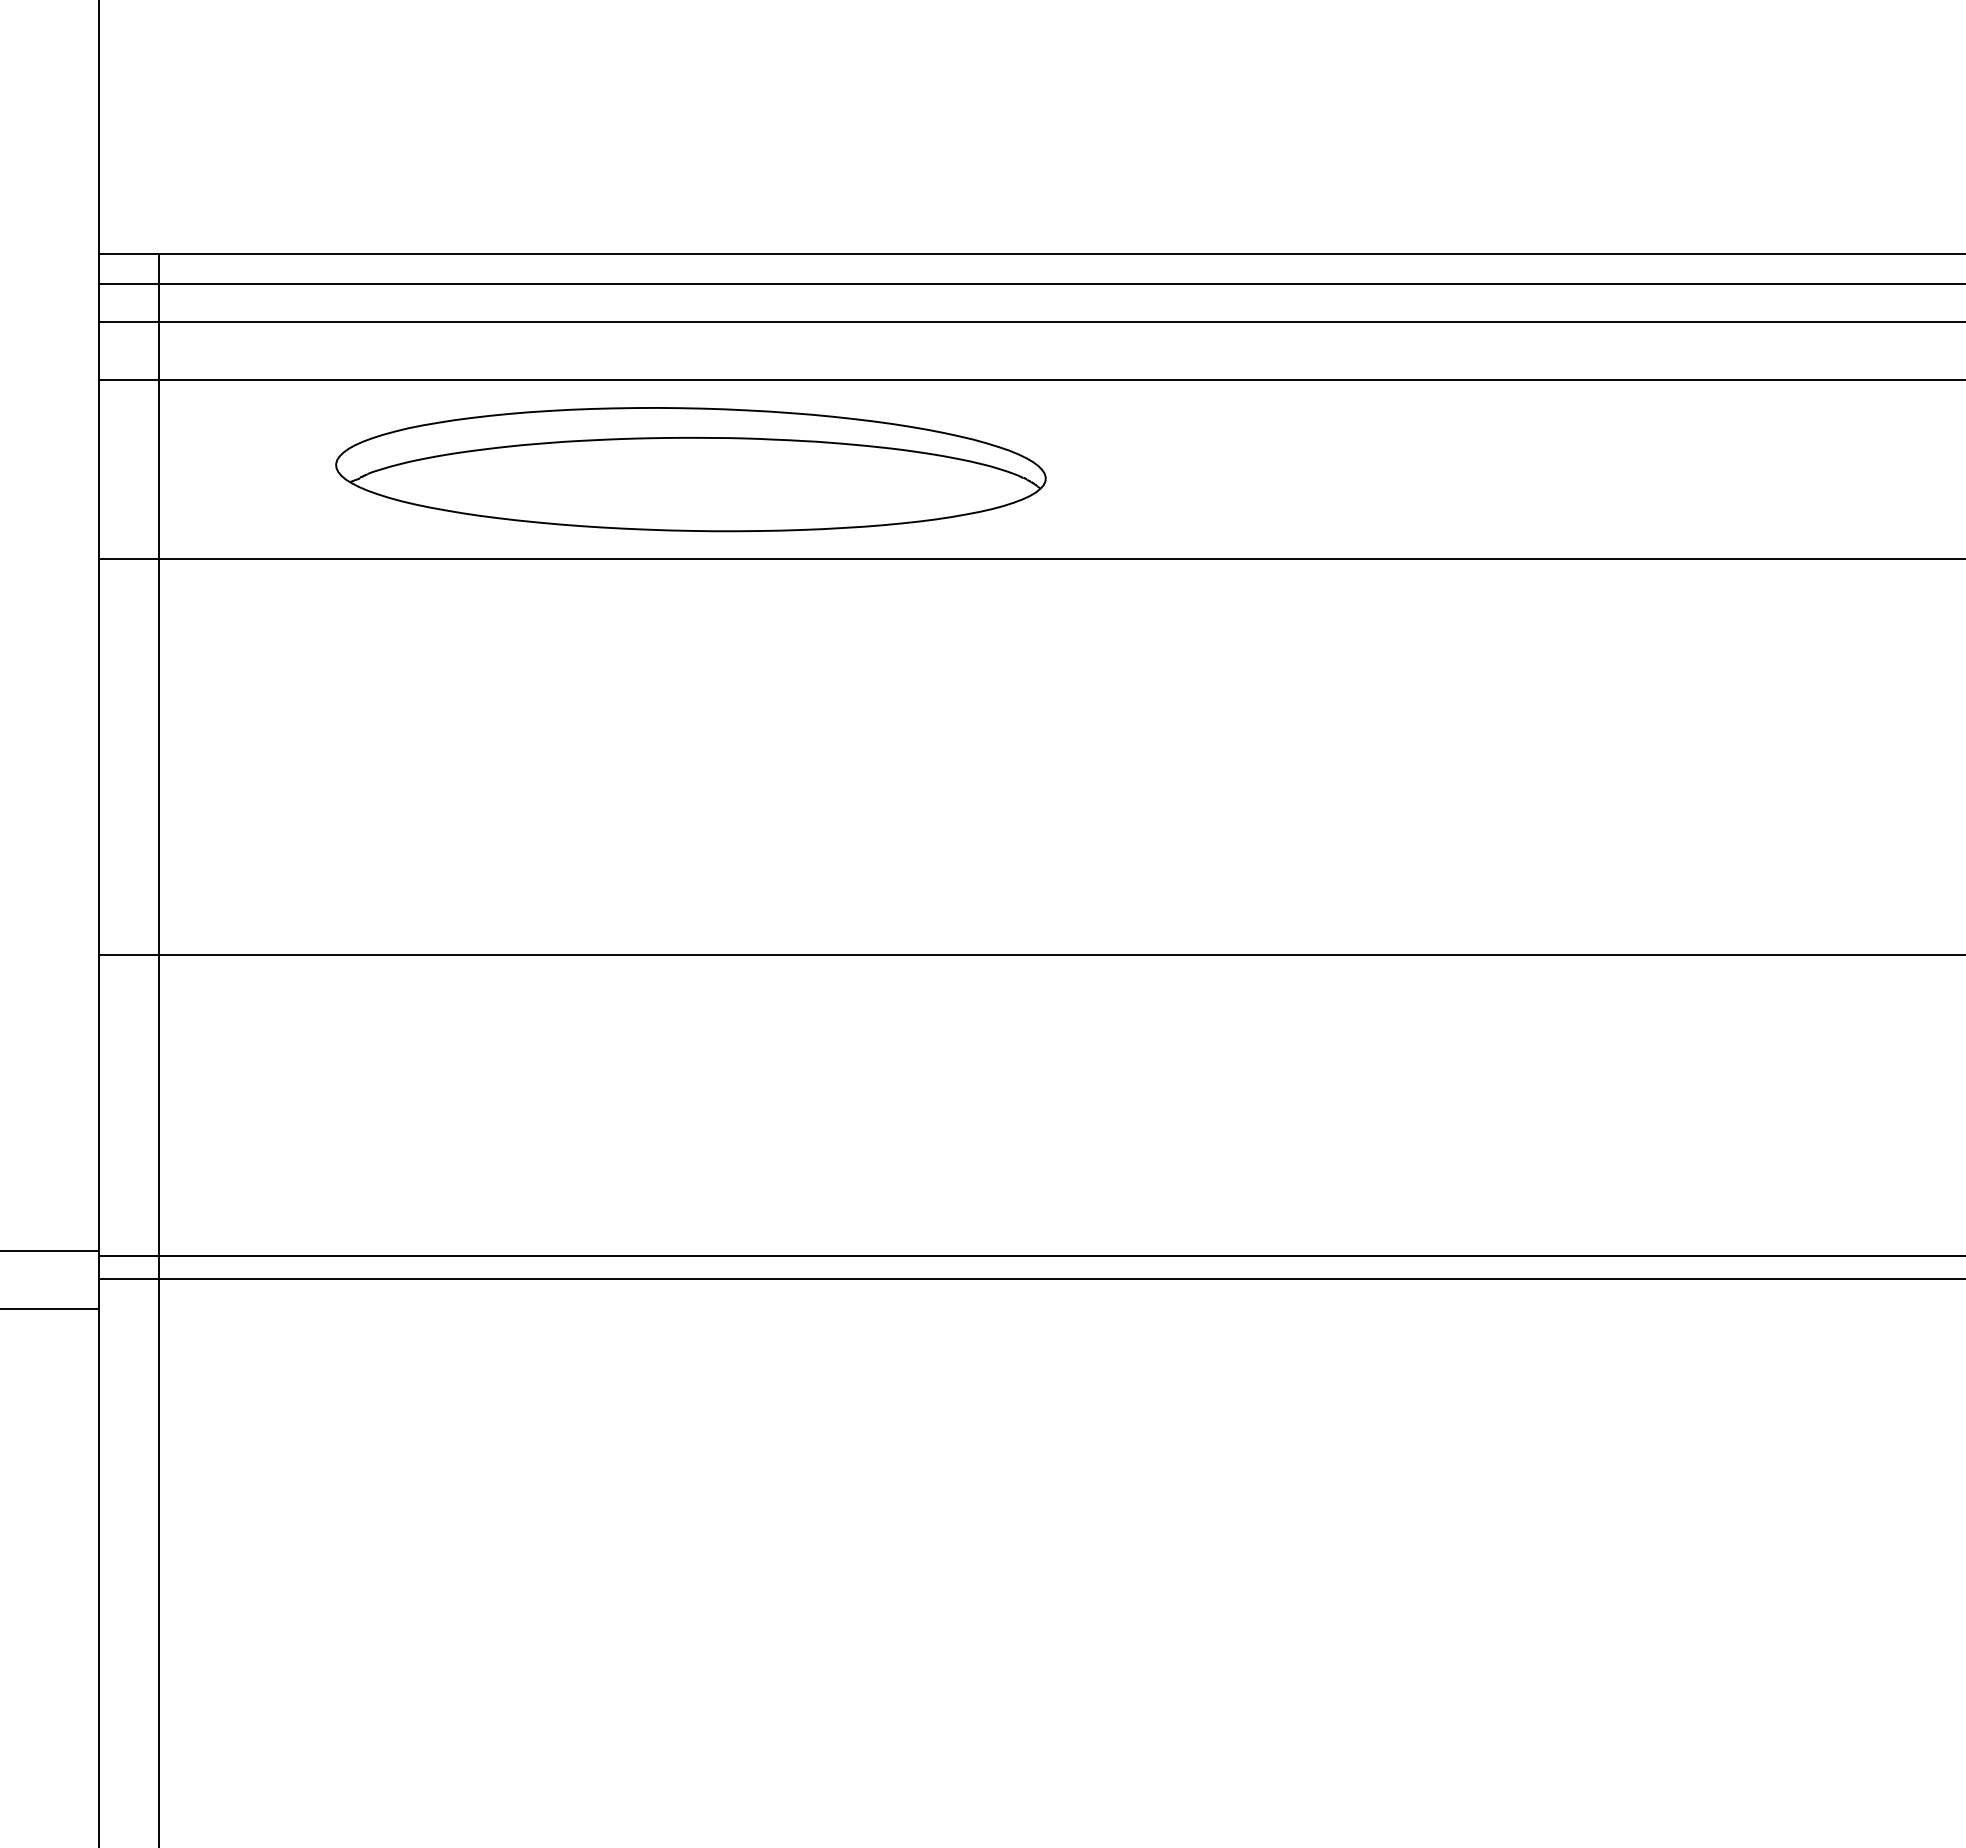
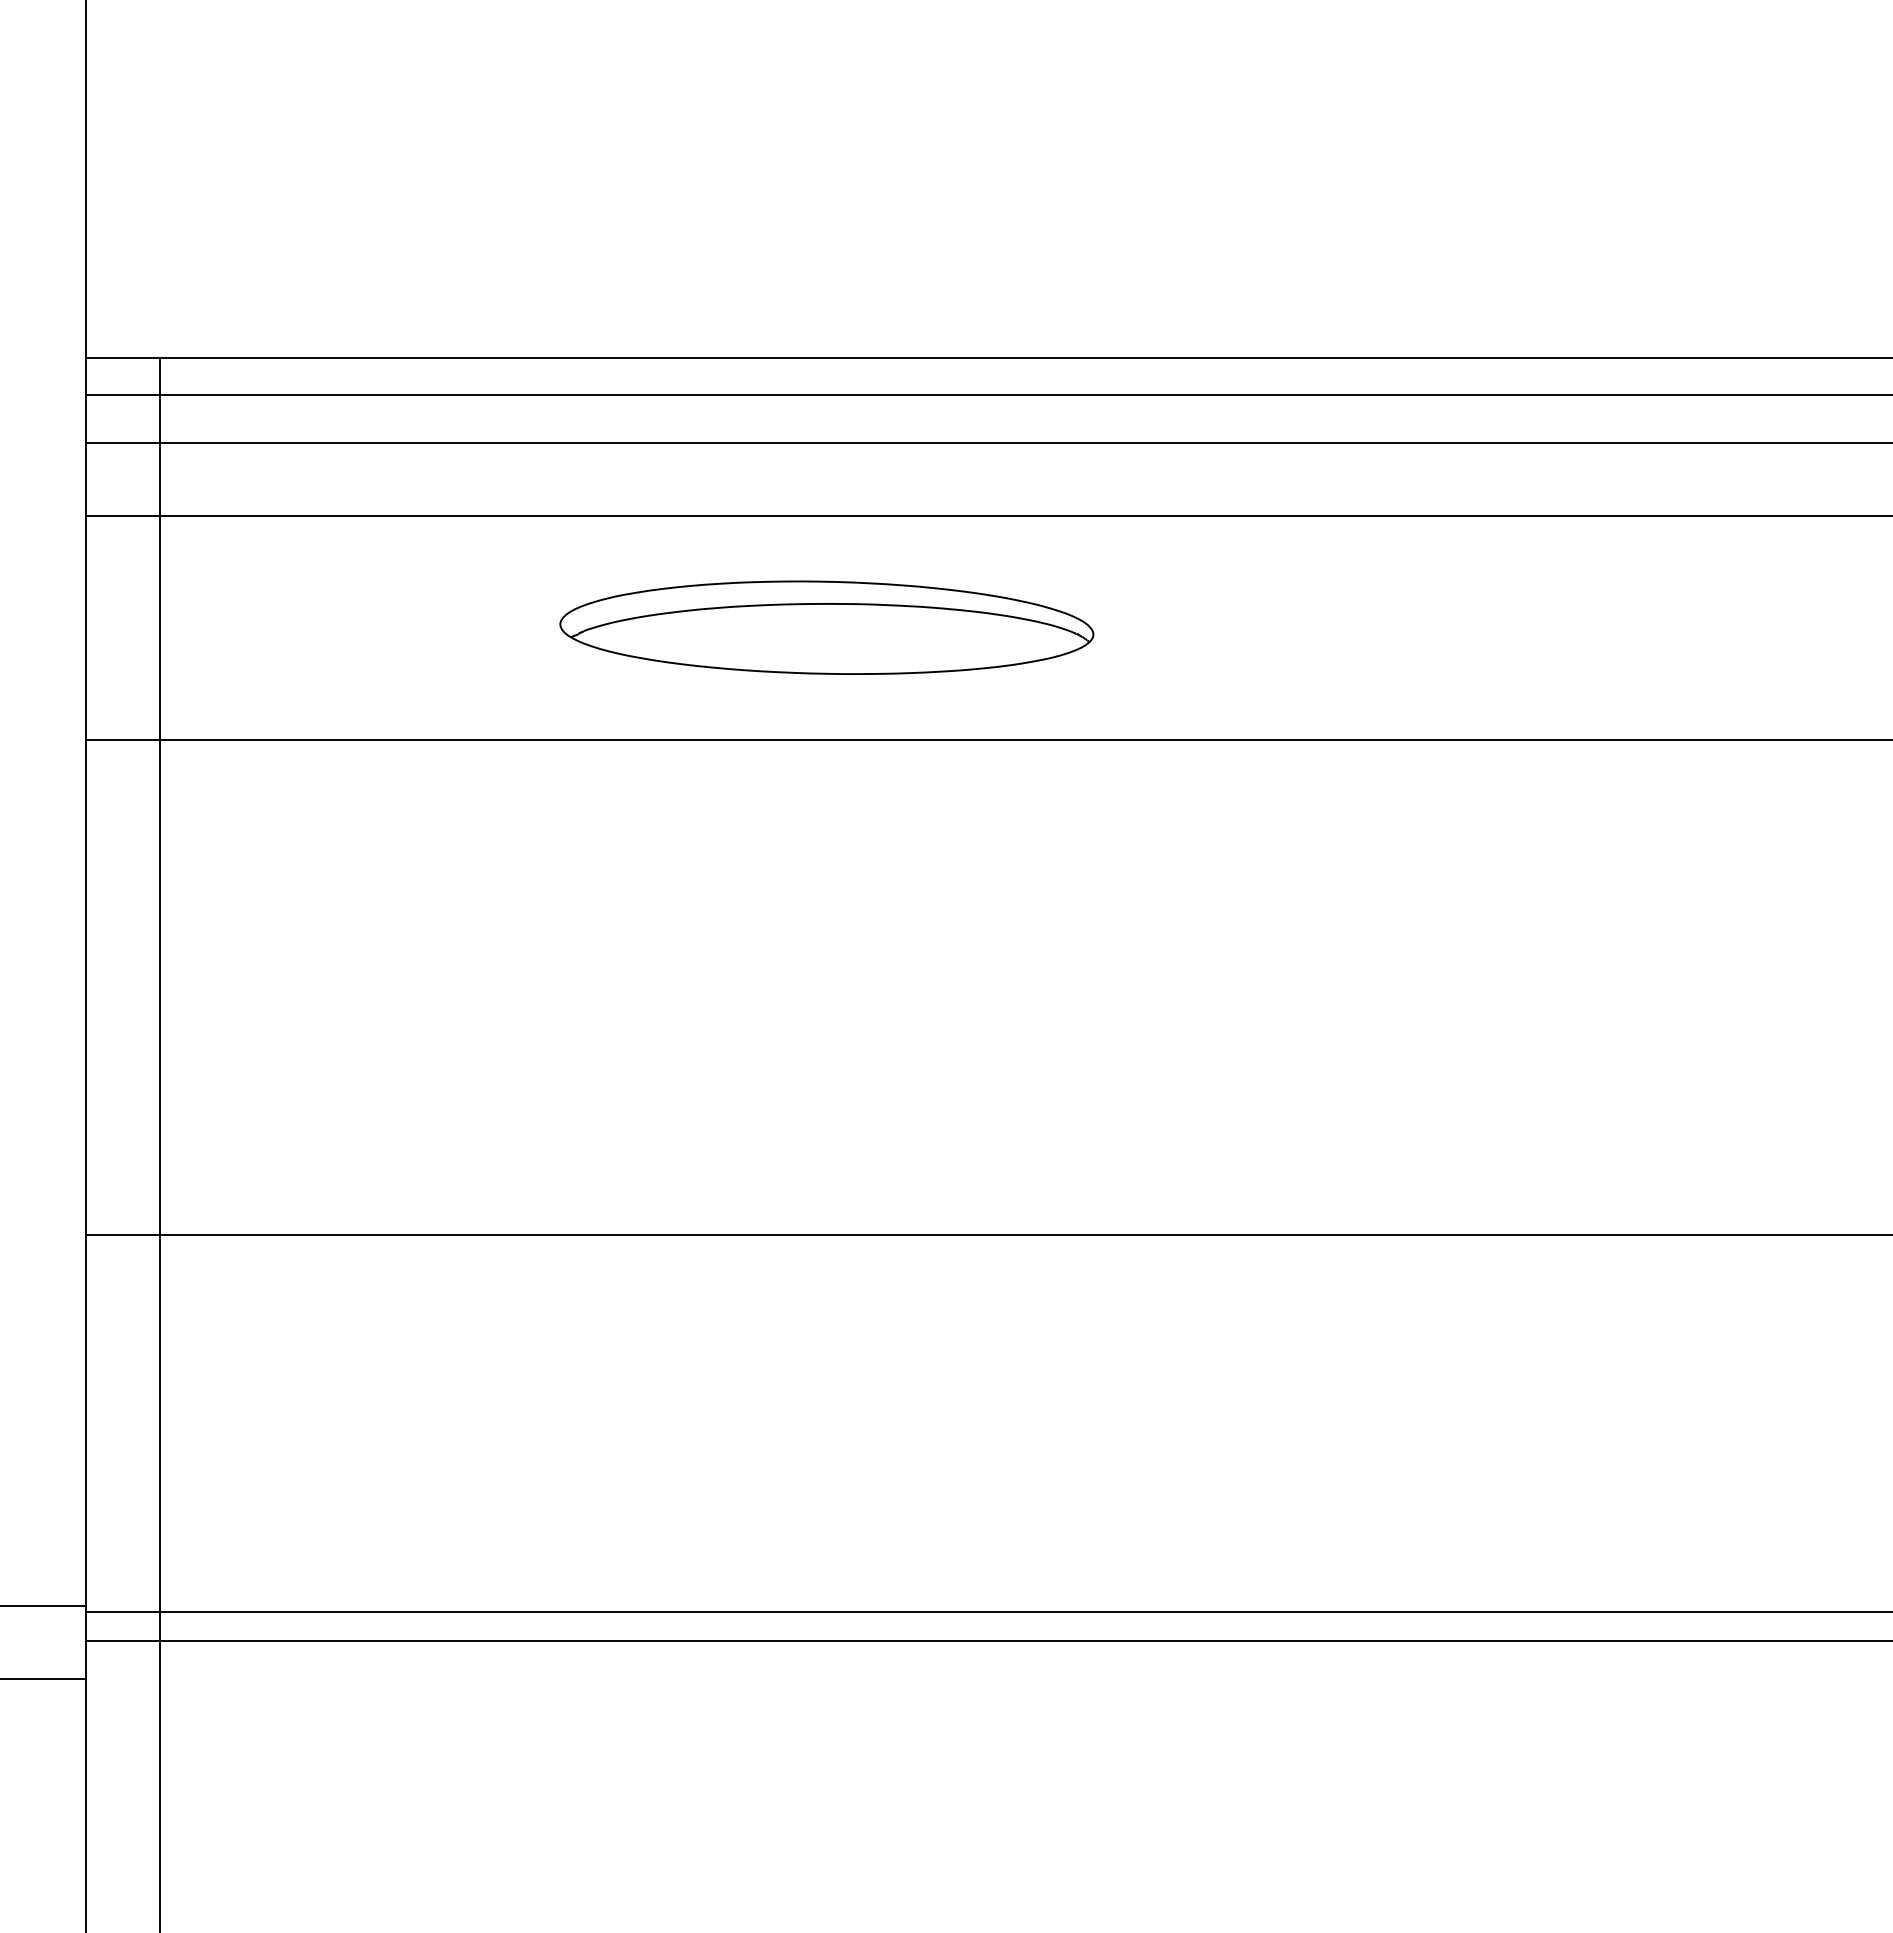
part: (690, 469) -> (826, 627), size x0.6

